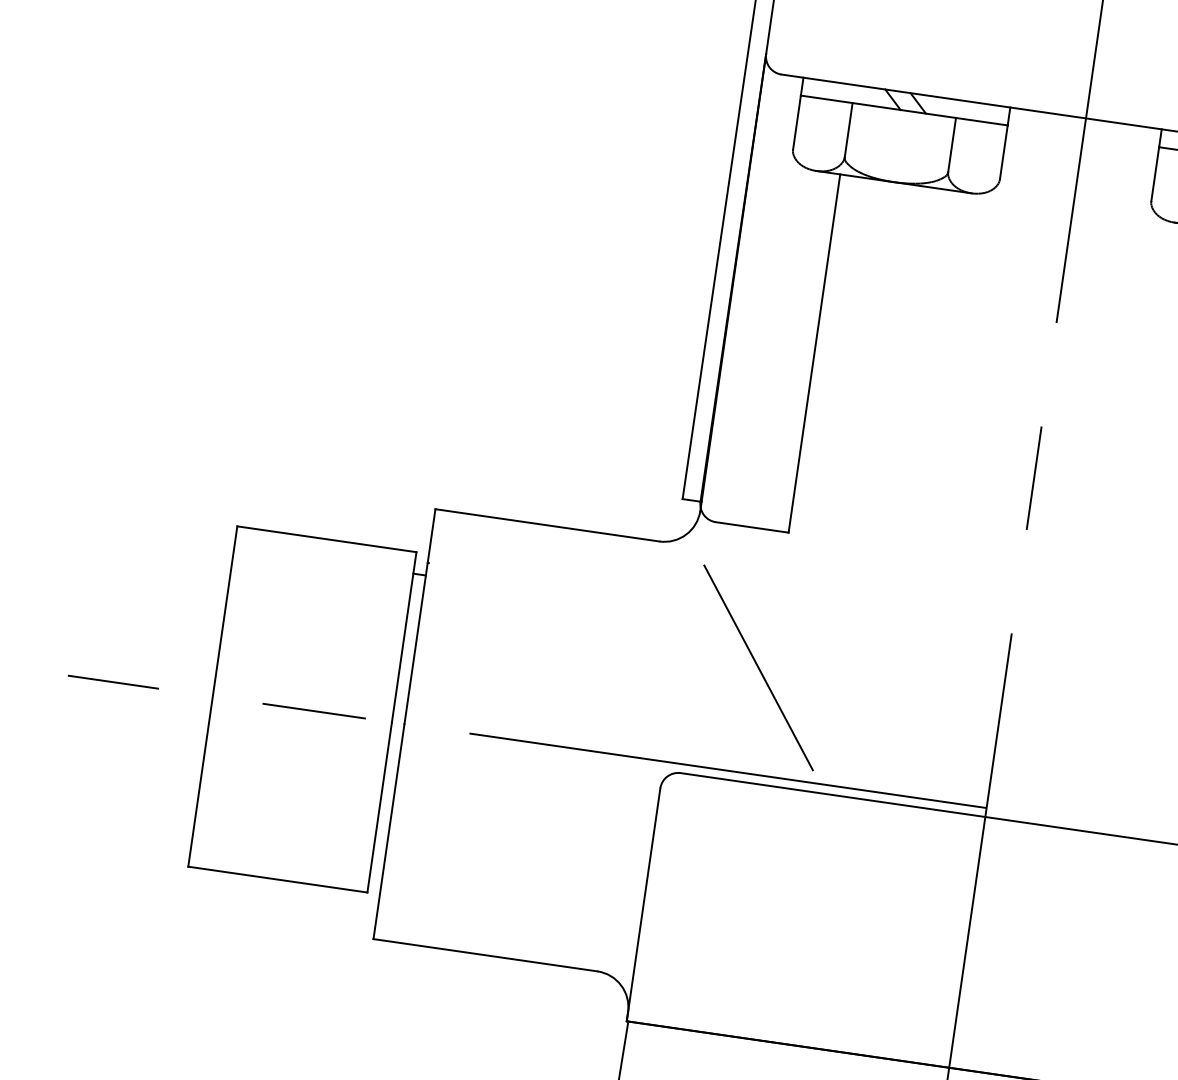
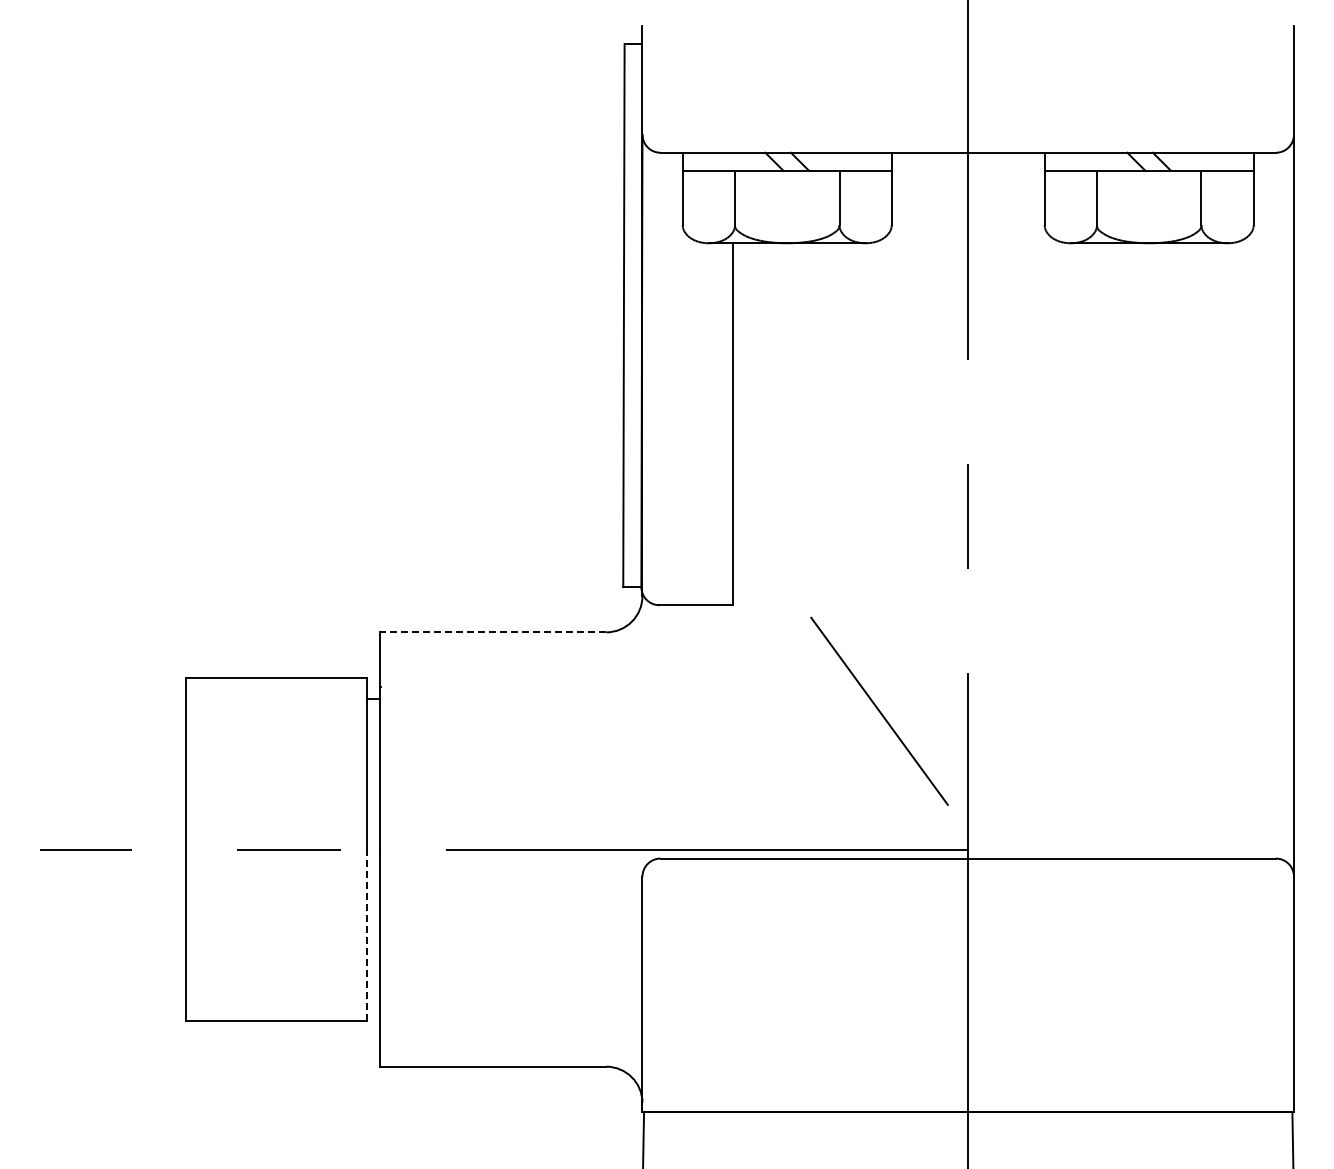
line: (546, 525) -> (492, 632), solid -> dashed
line: (758, 667) -> (879, 710), moved
line: (379, 807) -> (367, 935), solid -> dashed

